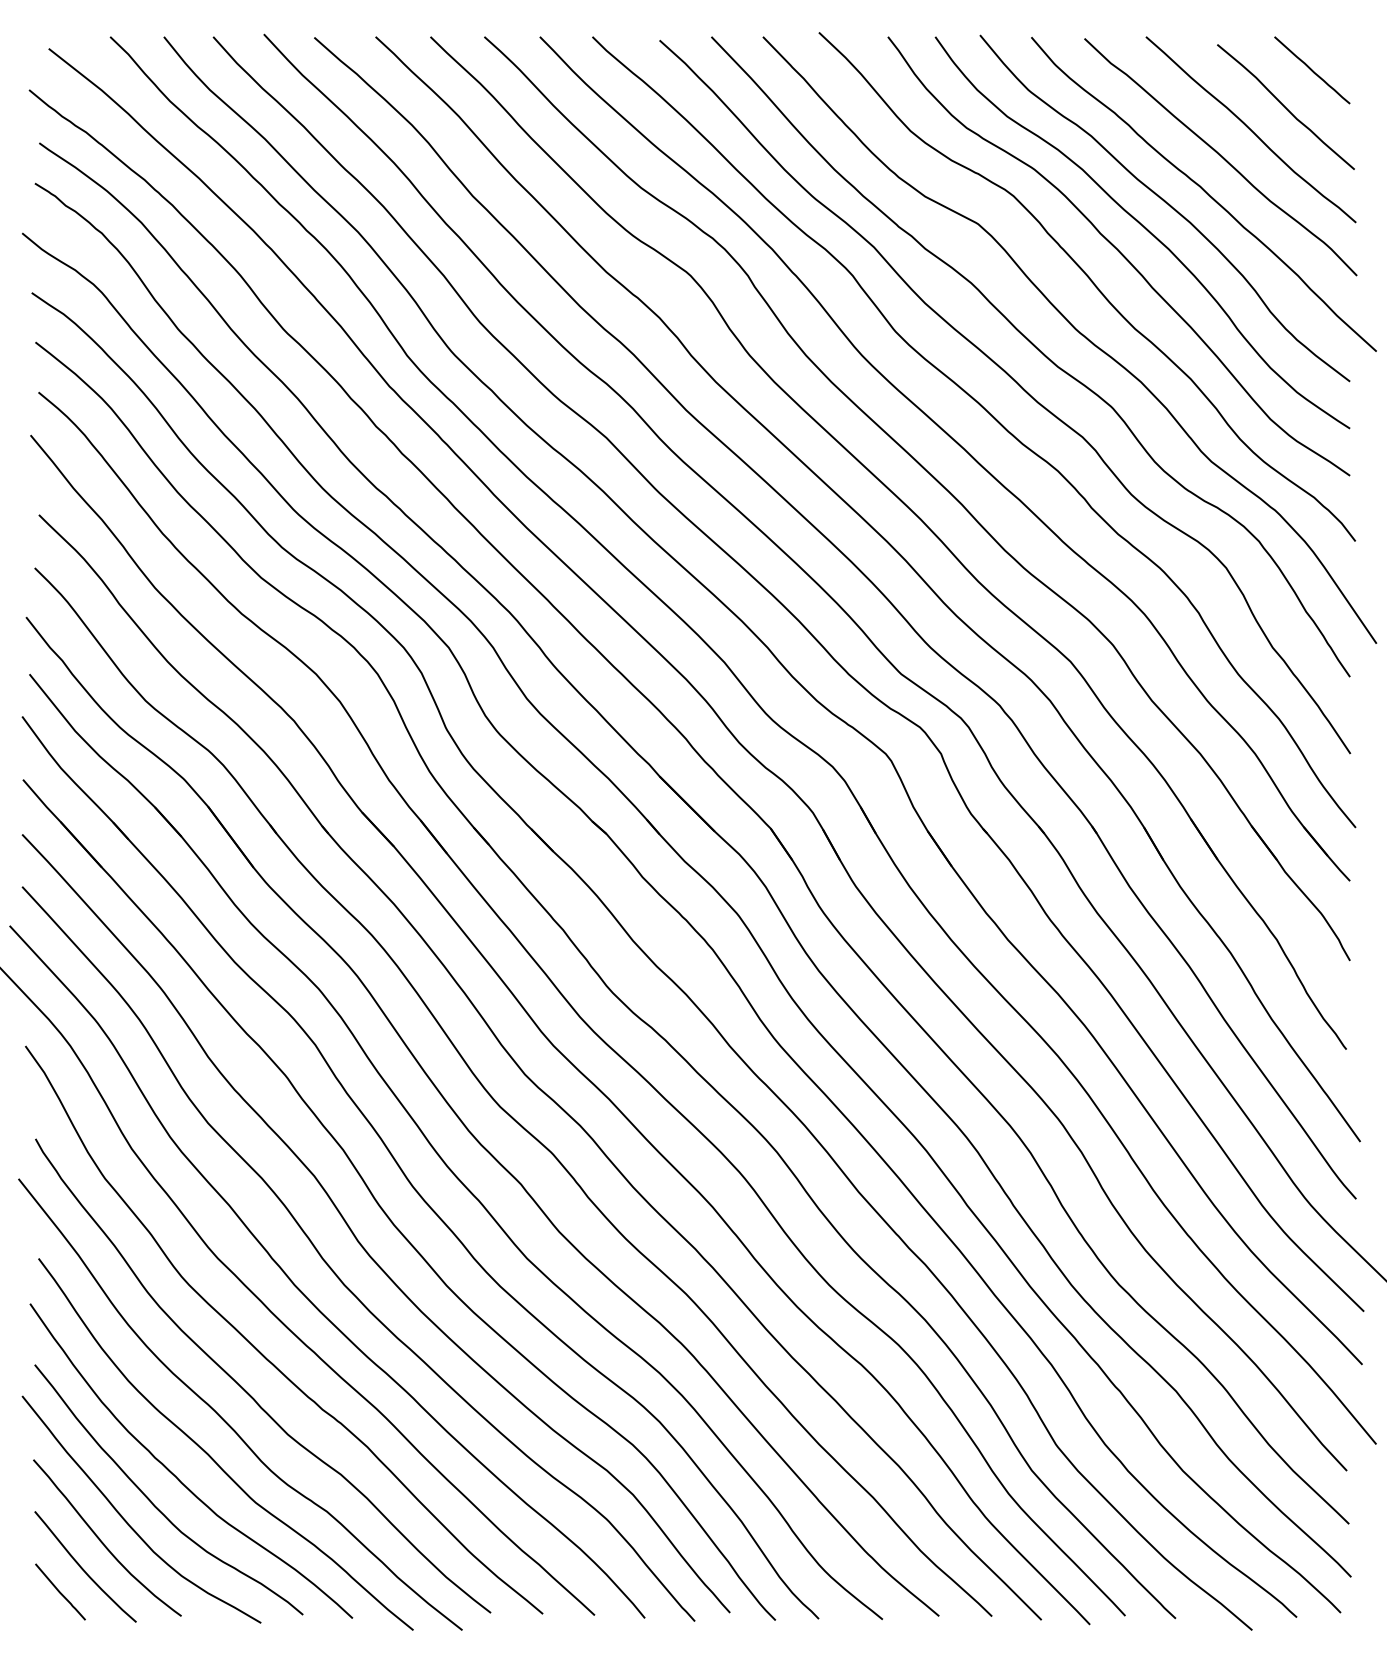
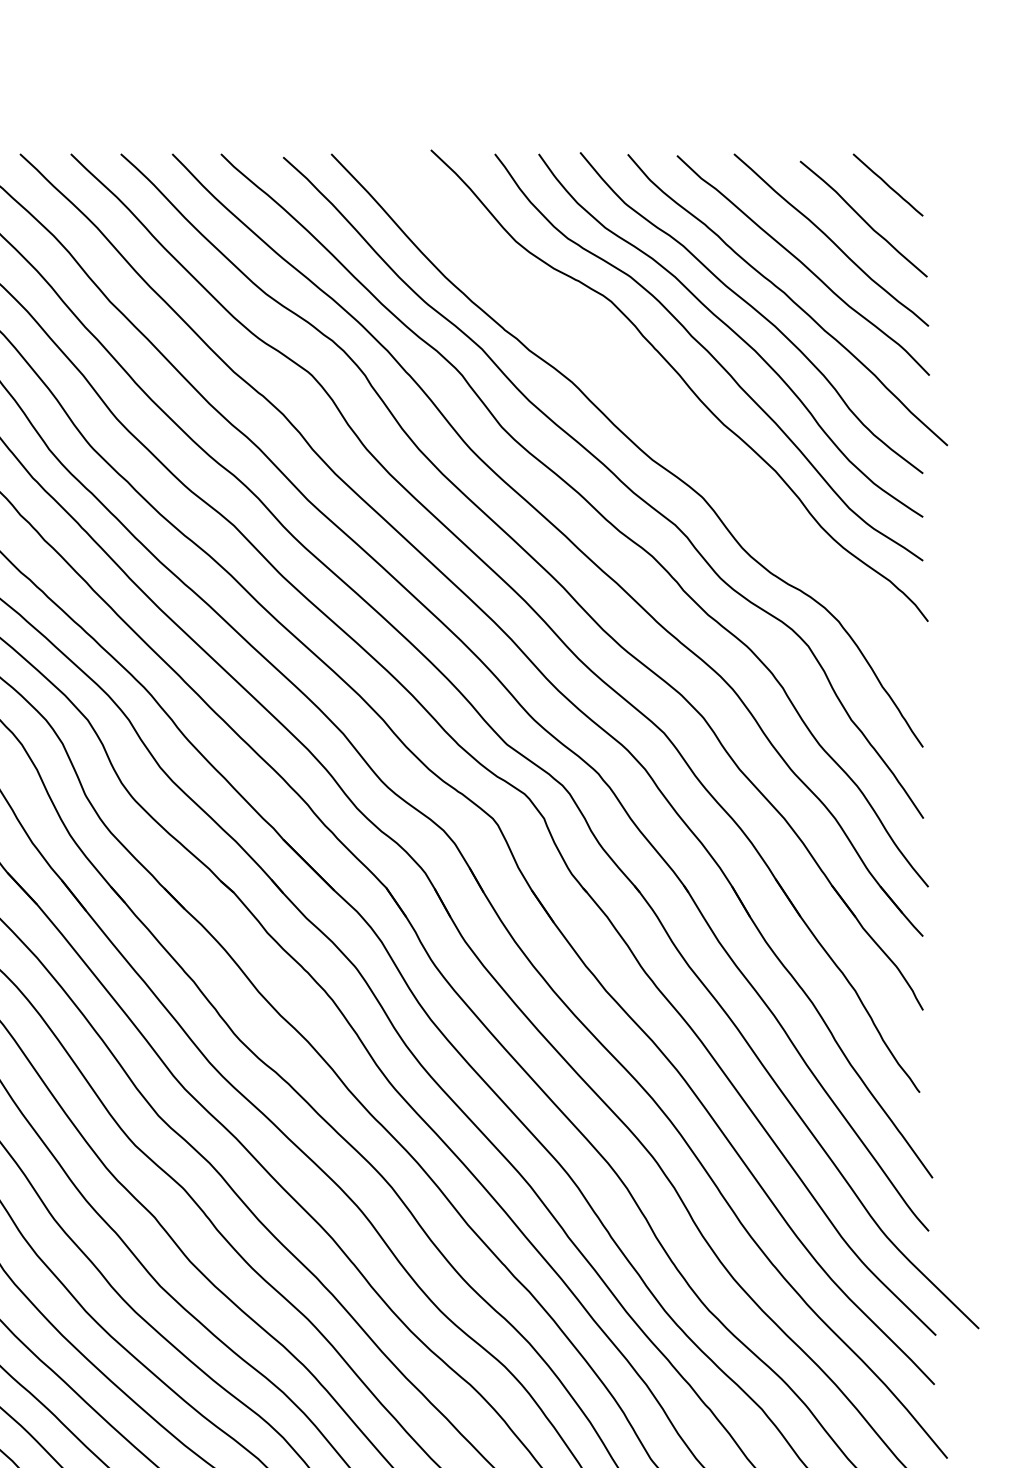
curve: (1076, 331) -> (669, 427), removed

